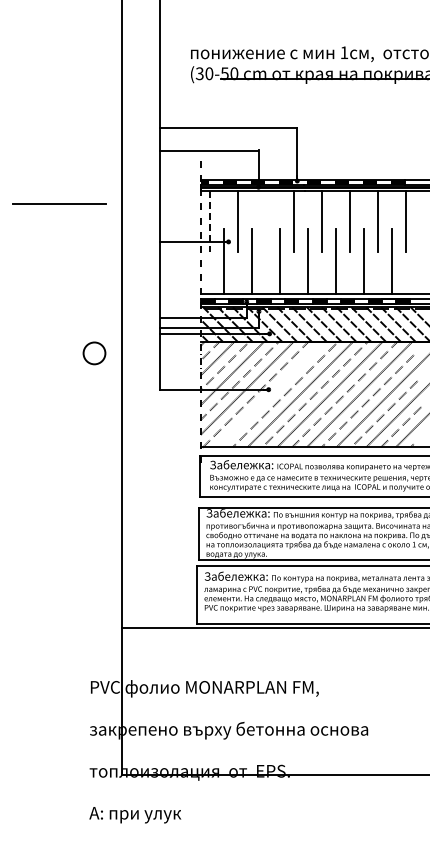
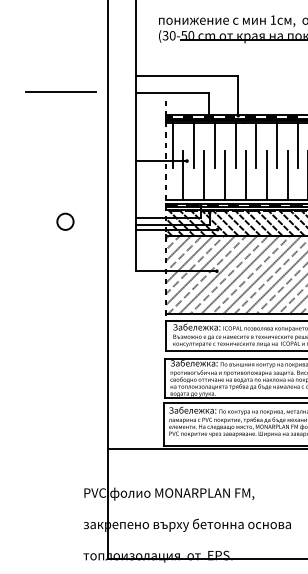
line: (59, 203) -> (61, 91), moved
line: (265, 221) -> (214, 145), added
line: (209, 222) -> (172, 146), dashed -> solid
circle: (94, 353) -> (65, 221), moved
line: (270, 394) -> (218, 274), added

